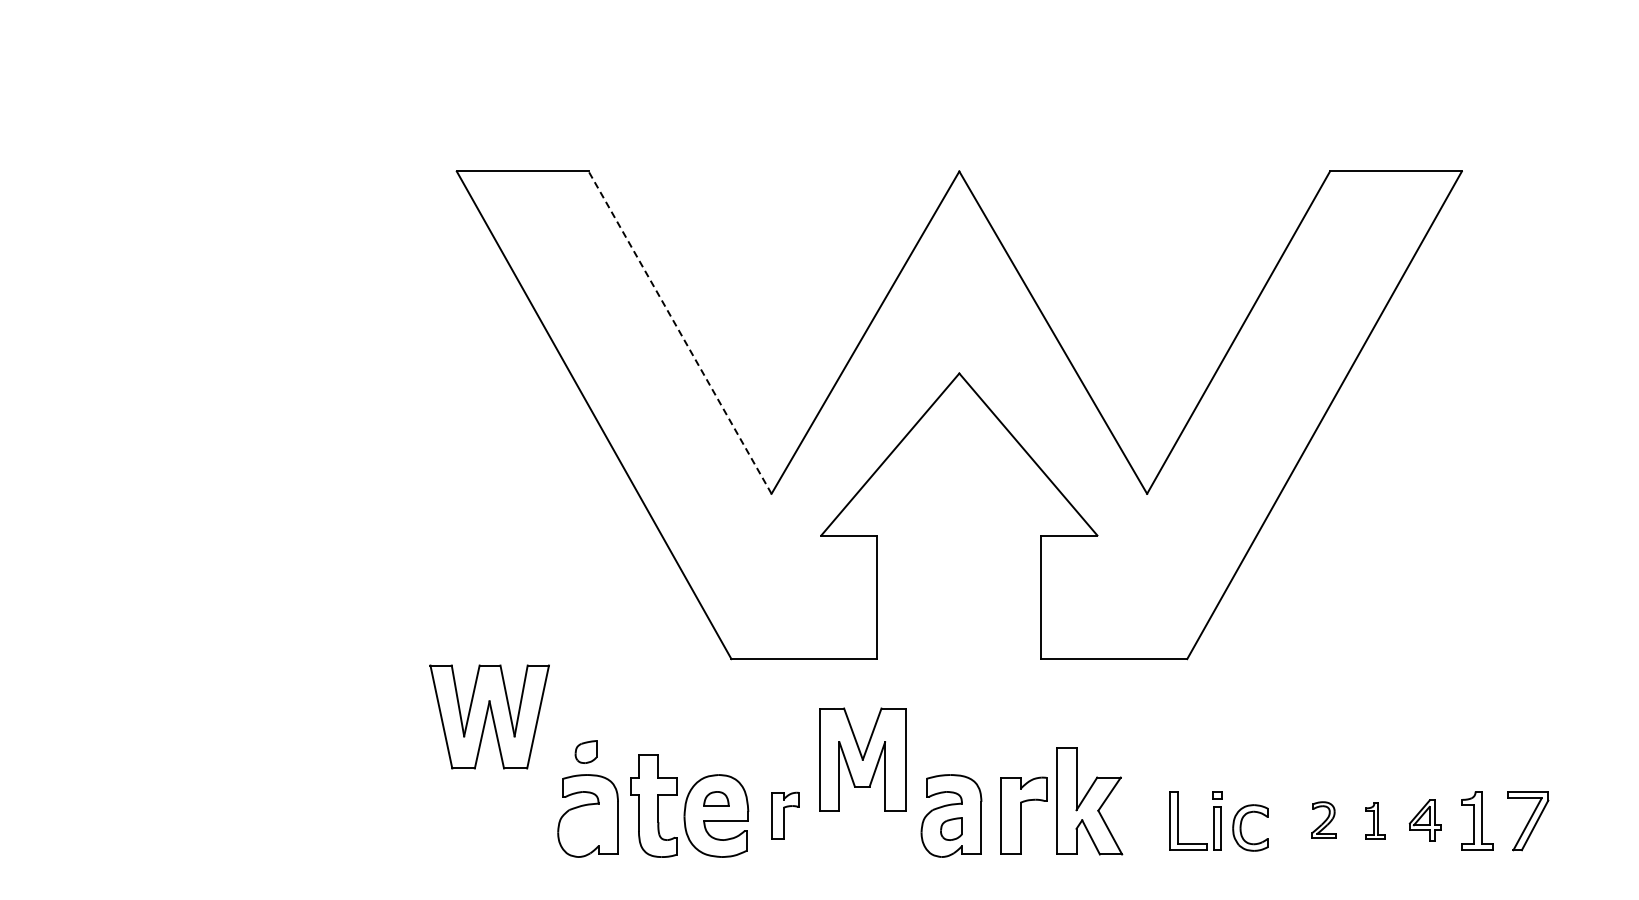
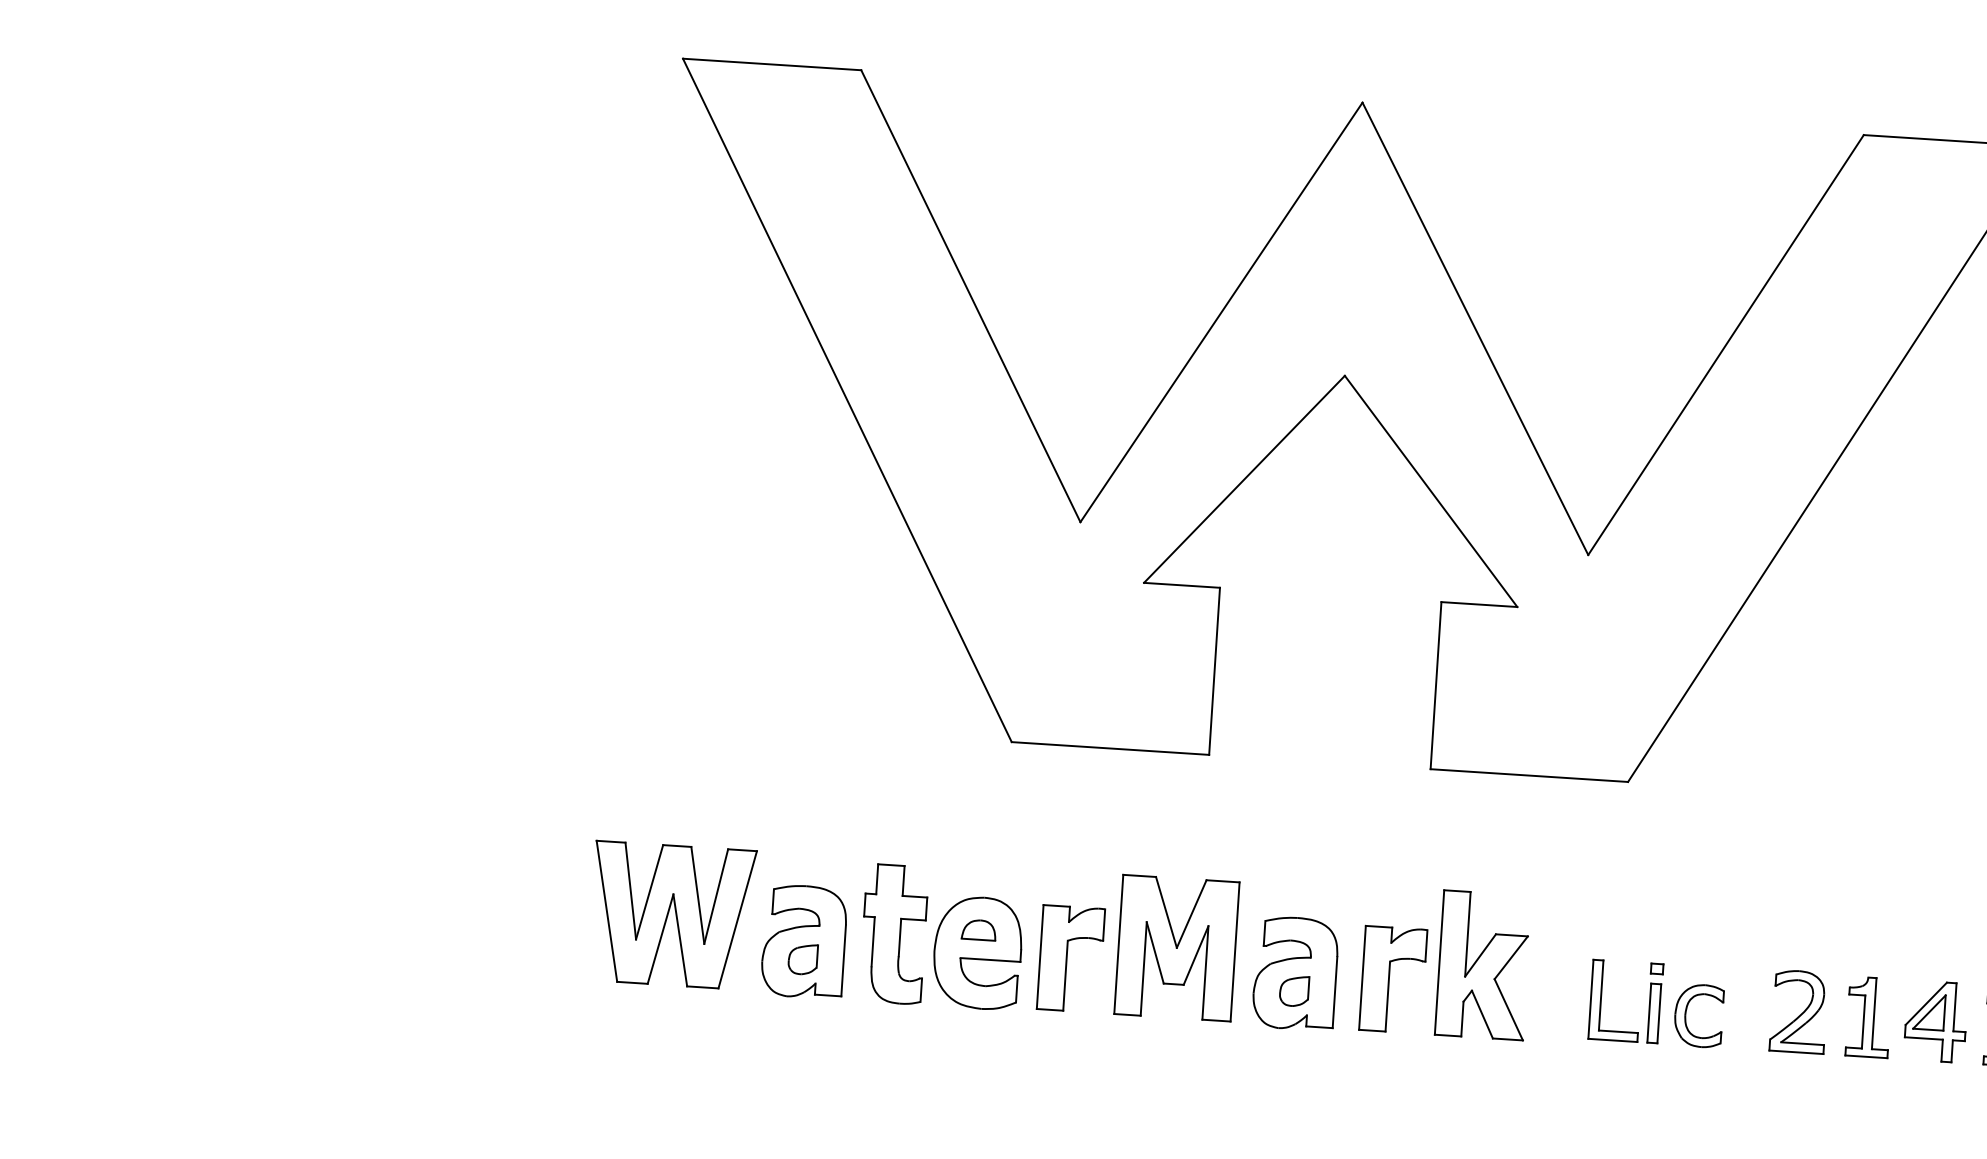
line: (679, 332) -> (970, 295), dashed -> solid
part: (489, 716) -> (672, 914), moved
part: (585, 751) -> (802, 958), moved
part: (862, 759) -> (1176, 947), moved
part: (785, 815) -> (1071, 958), size x1.67
part: (1323, 819) -> (1798, 1010), size x1.67
part: (1375, 820) -> (1868, 1016), size x1.67
part: (1425, 820) -> (1936, 1021), size x1.43

